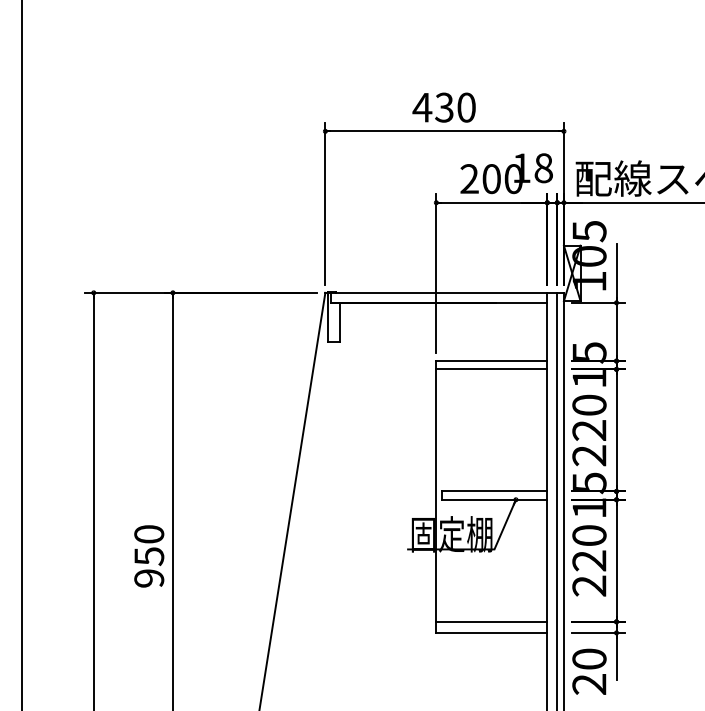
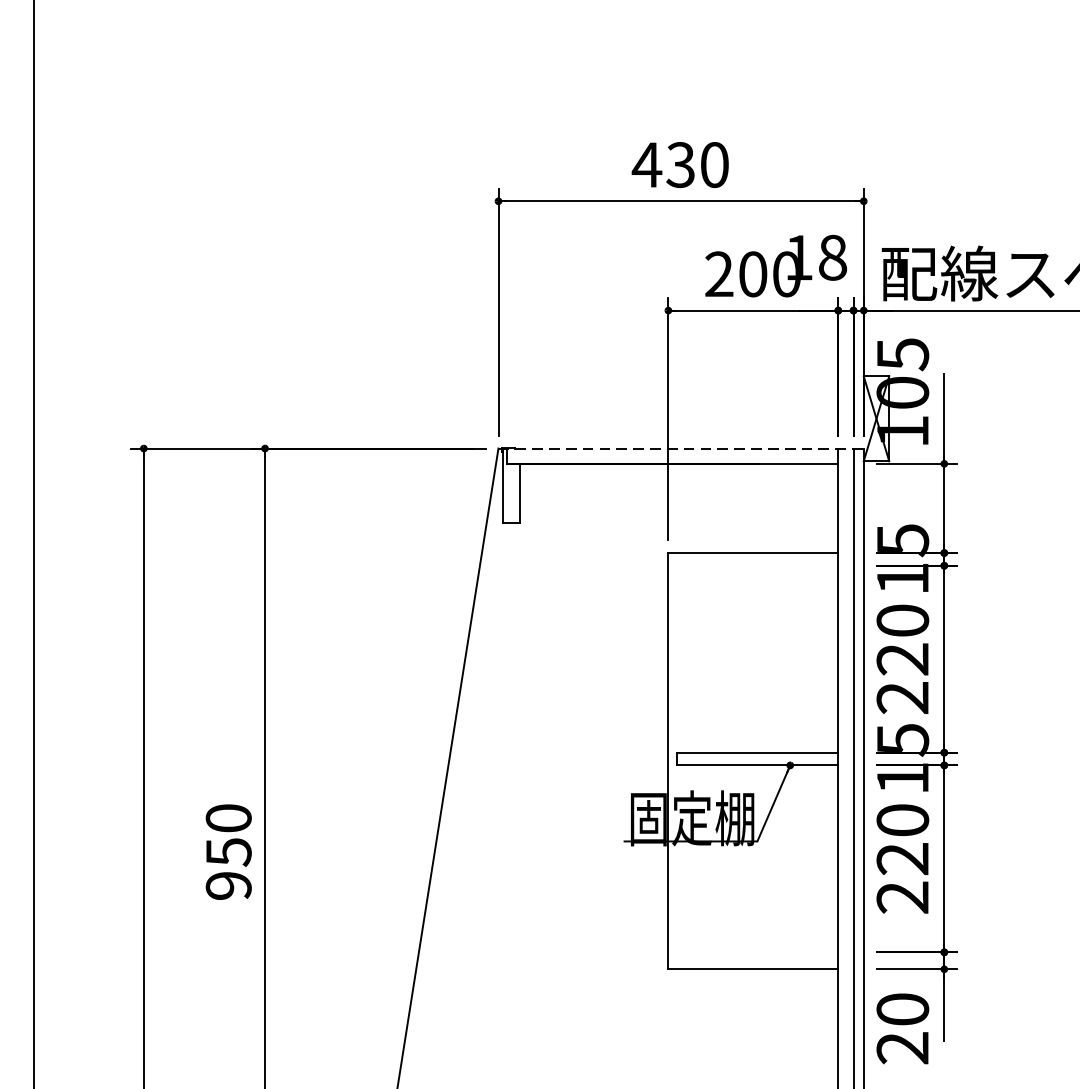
line: (445, 292) -> (682, 448), solid -> dashed
line: (491, 369) -> (752, 565), removed
line: (491, 621) -> (752, 951), removed

